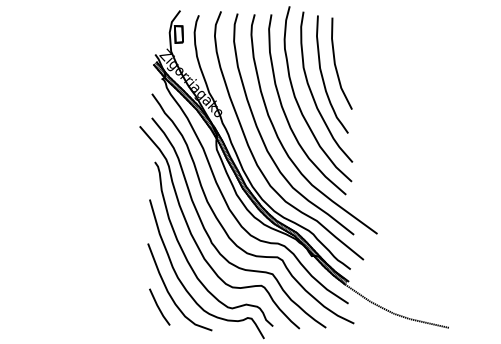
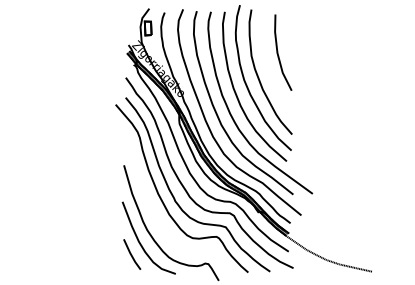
part: (323, 76) -> (268, 63), removed
part: (186, 256) -> (154, 212), removed

